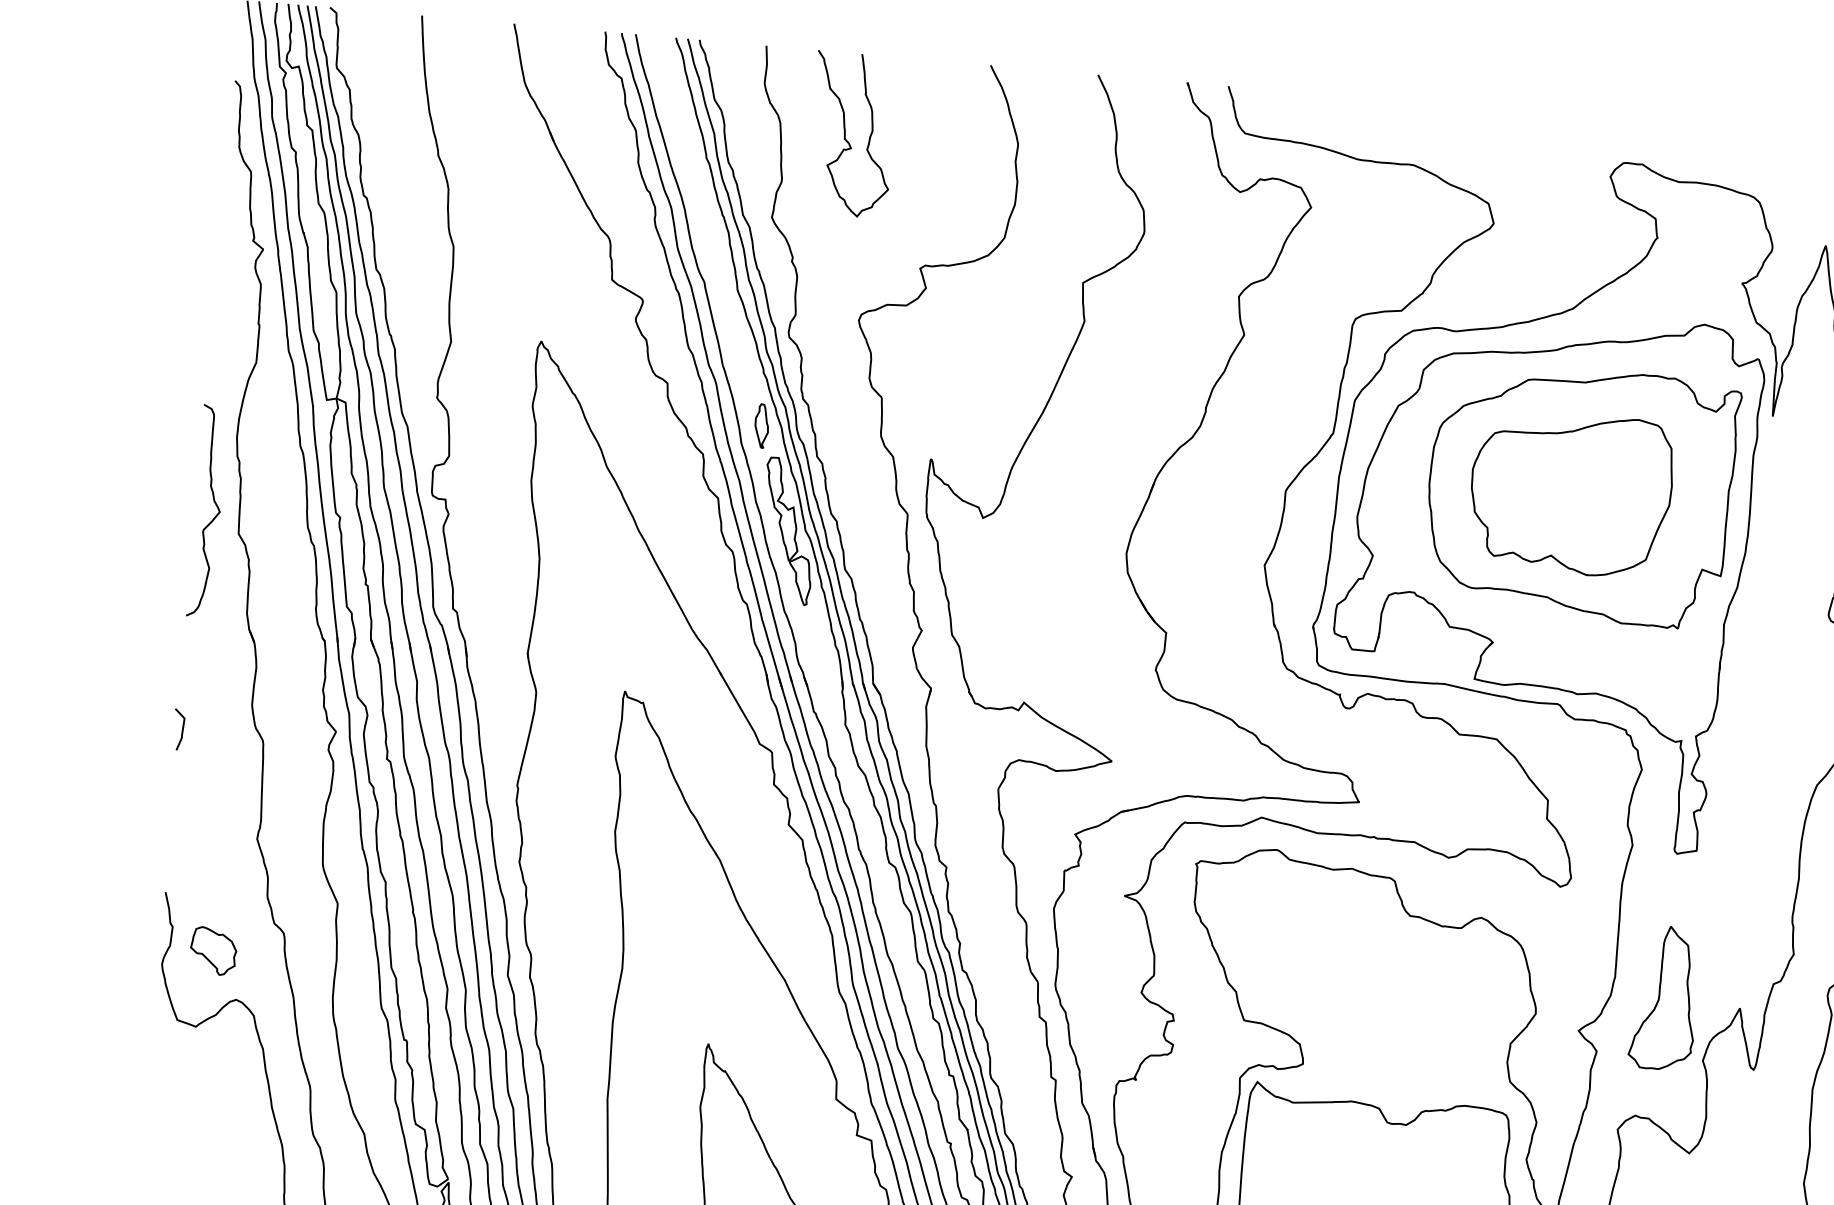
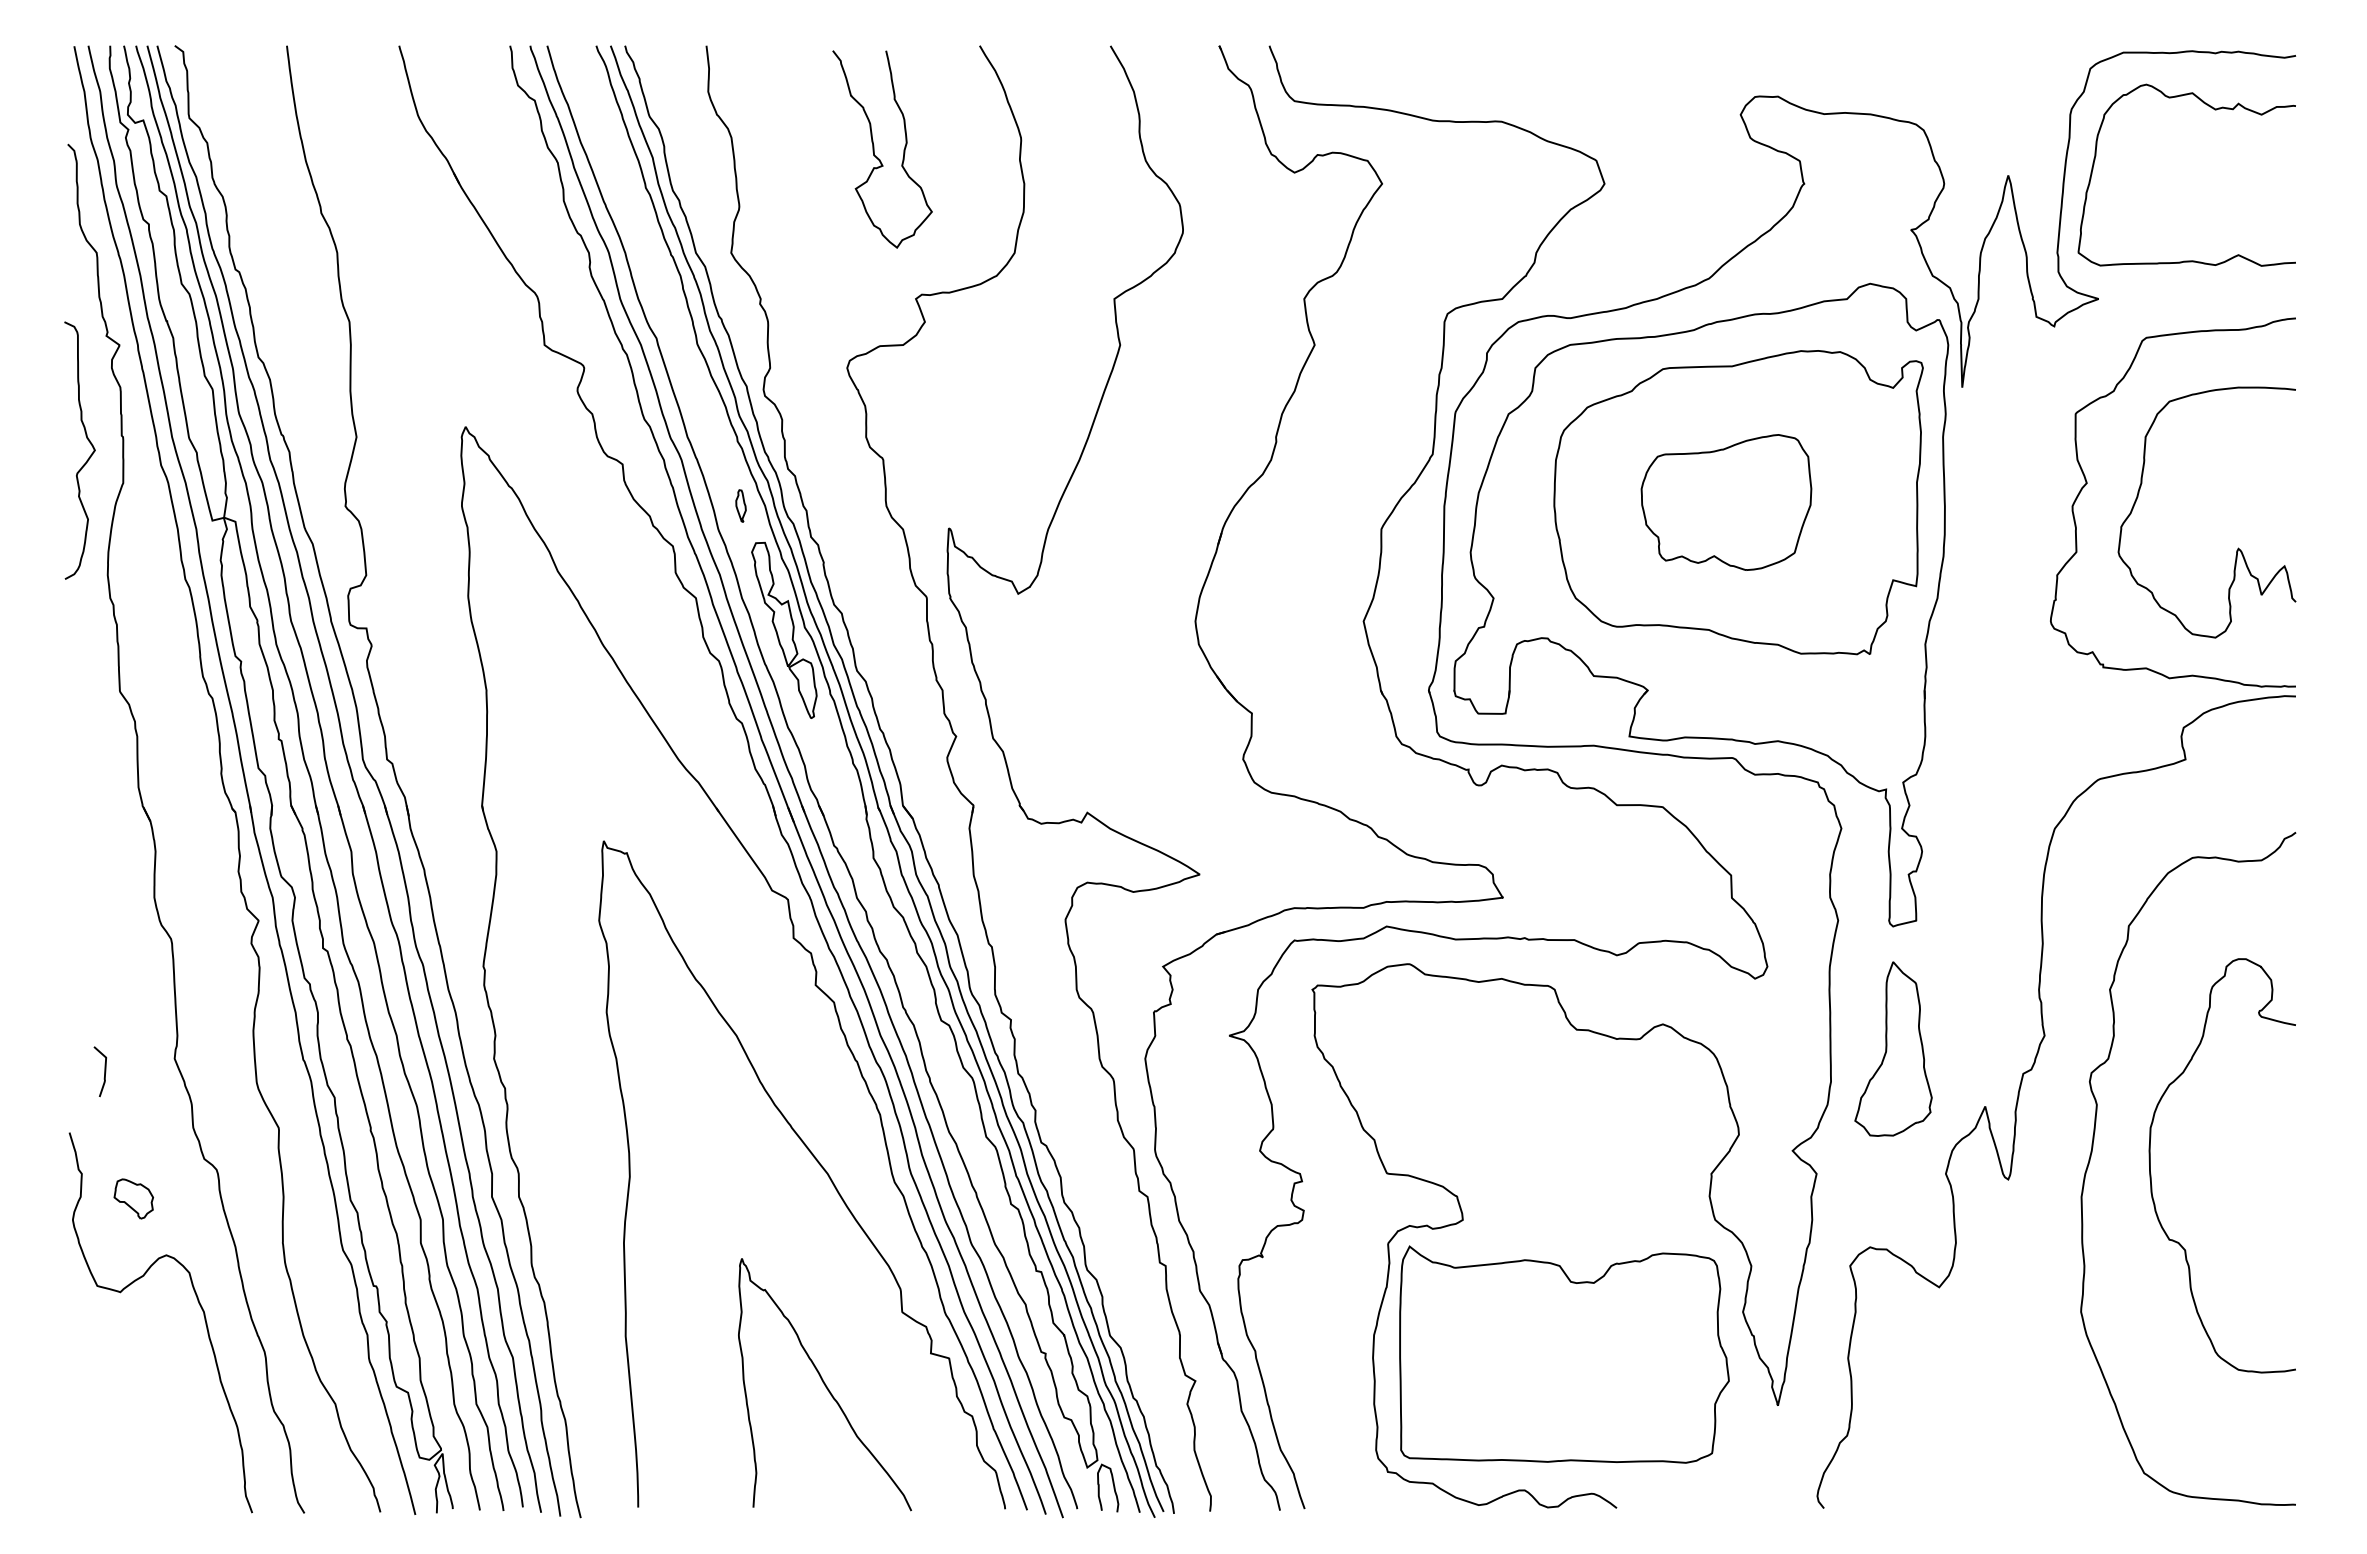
curve: (845, 134) -> (874, 149), moved
part: (761, 425) -> (740, 505), size x0.6
part: (1570, 493) -> (1726, 502), size x0.7
curve: (214, 517) -> (88, 457), moved
curve: (182, 729) -> (104, 1071), moved
part: (213, 950) -> (133, 1198), size x0.7
part: (1665, 997) -> (1893, 1048), moved

